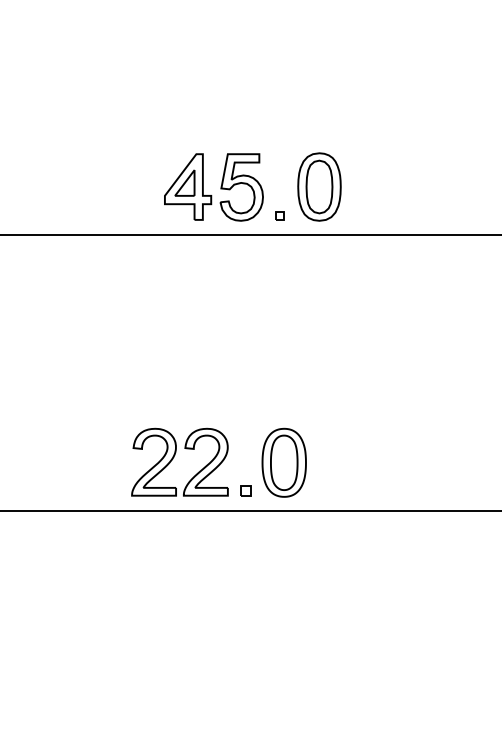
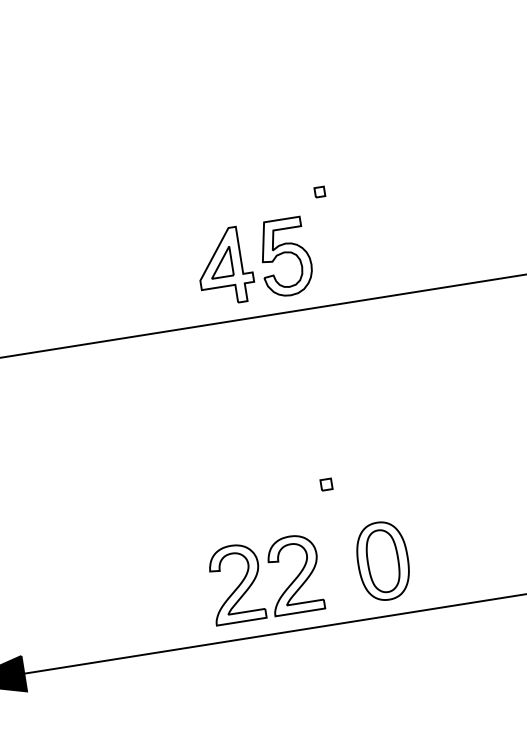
part: (319, 186) -> (373, 242), removed
part: (279, 215) -> (319, 191), moved
part: (245, 490) -> (325, 484), moved

